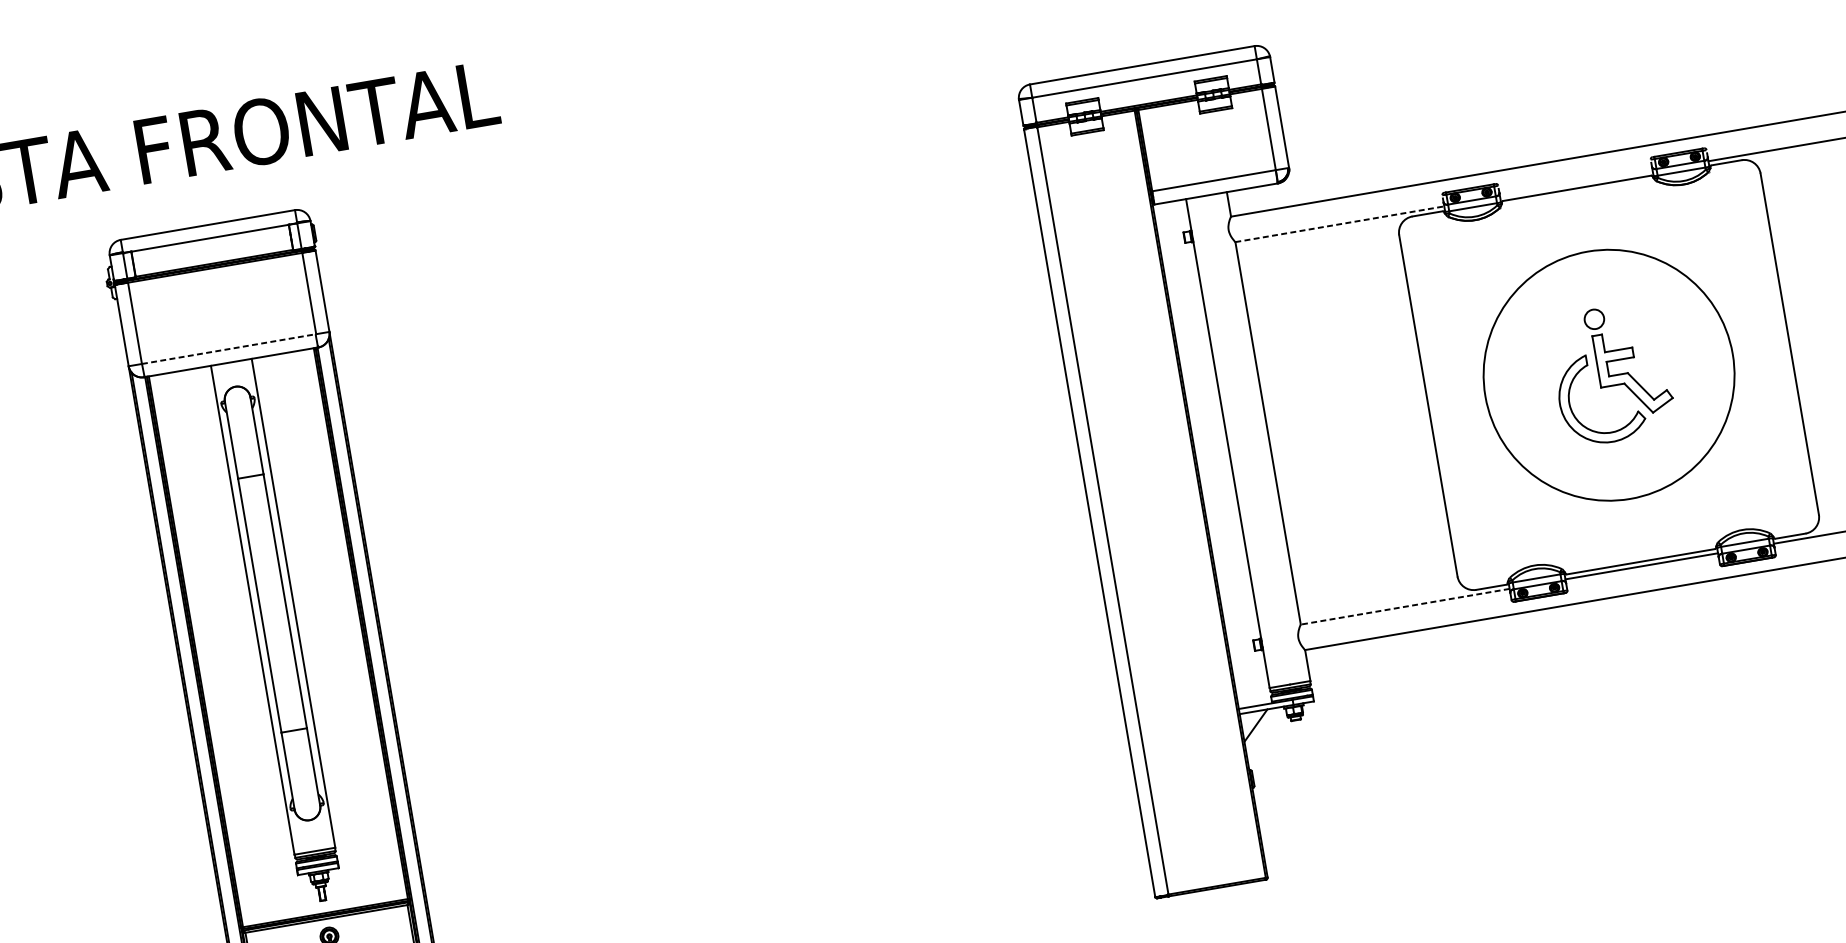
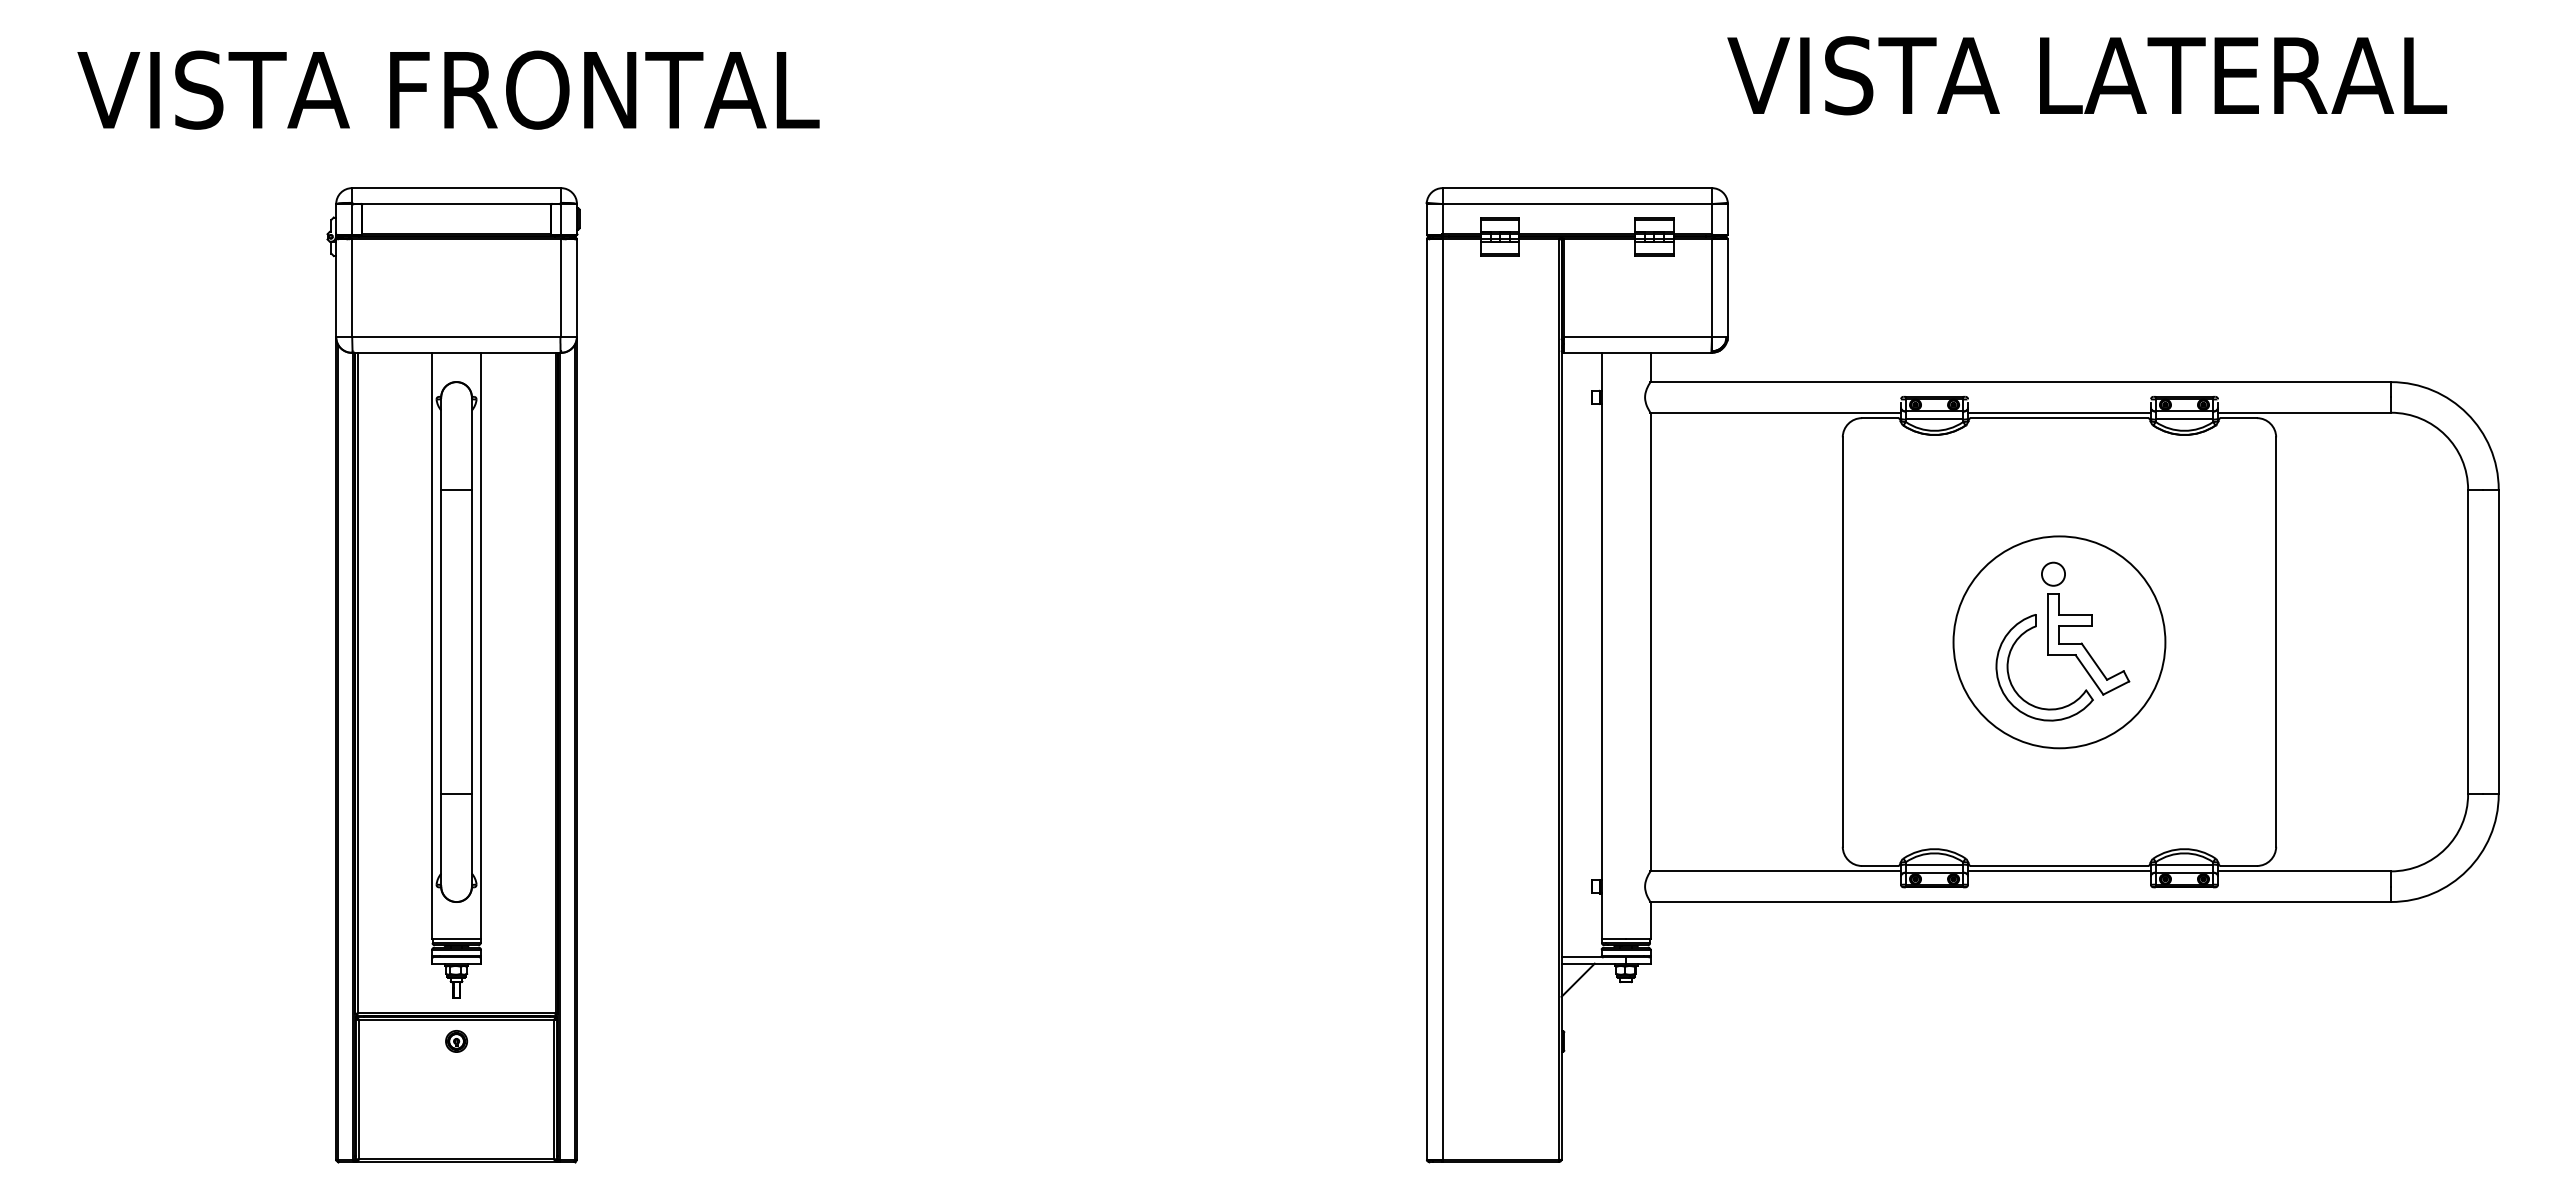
line: (1575, 183) -> (2058, 412), added
line: (1340, 223) -> (1776, 412), dashed -> solid
line: (229, 348) -> (457, 336), dashed -> solid
circle: (1609, 375) -> (2059, 642), size x0.71
line: (1404, 606) -> (1775, 871), dashed -> solid

